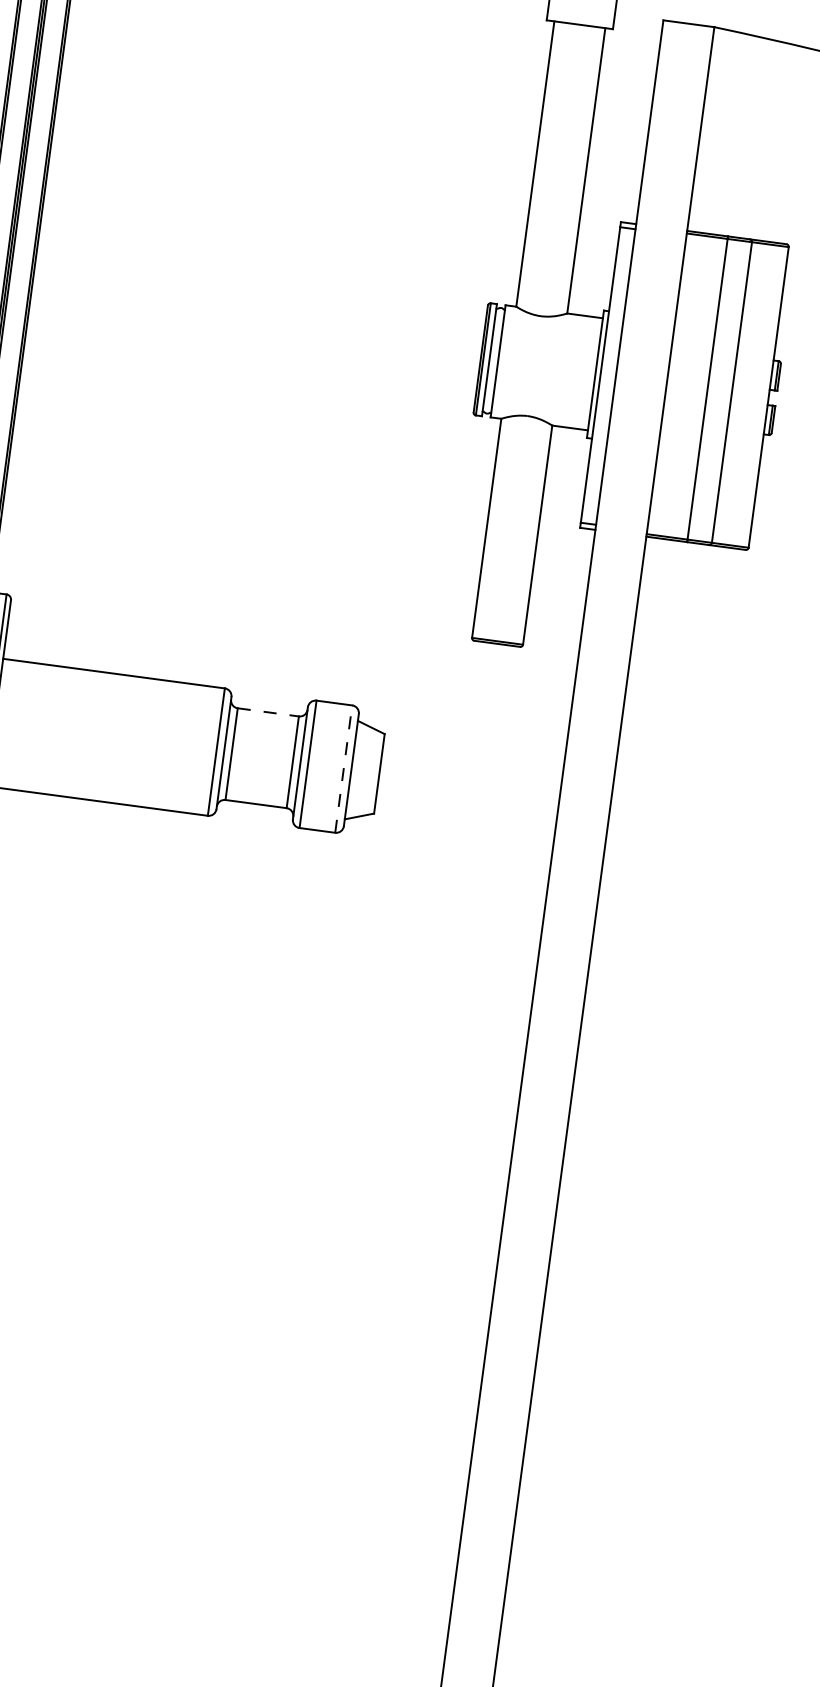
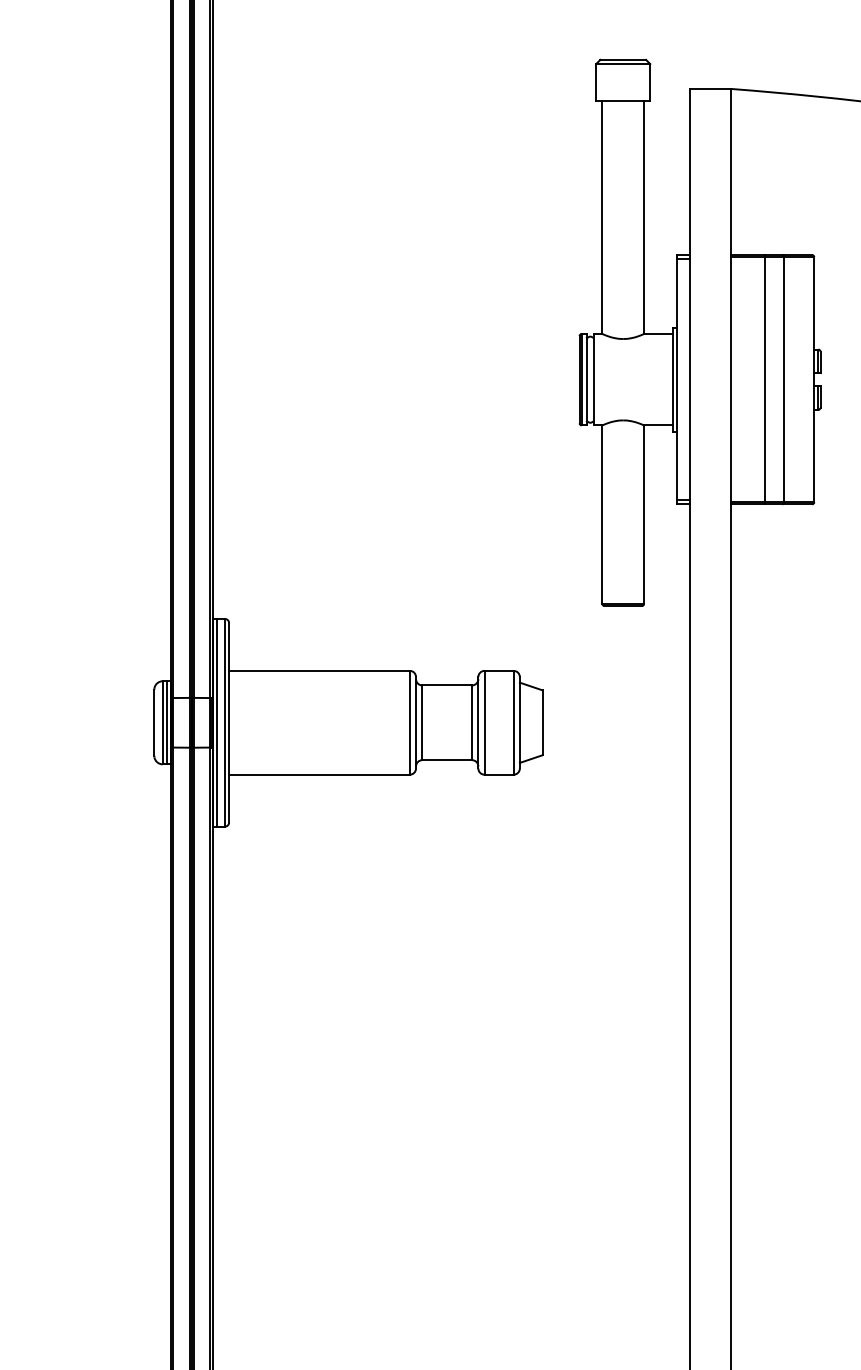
line: (268, 712) -> (447, 685), dashed -> solid
line: (343, 768) -> (513, 722), dashed -> solid

